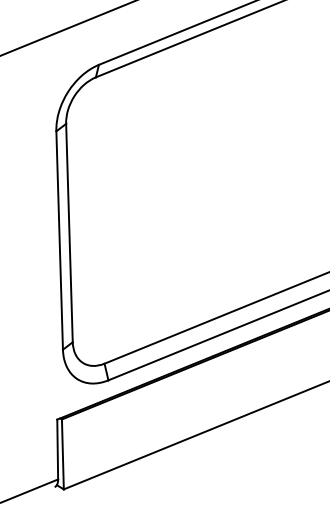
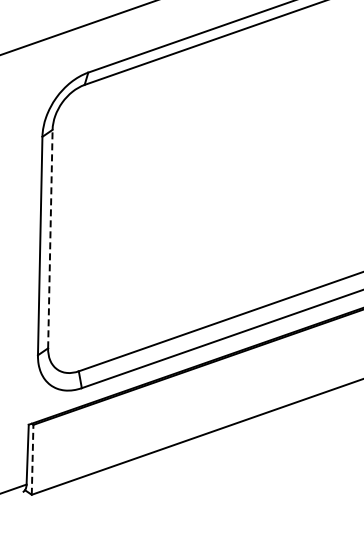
line: (69, 232) -> (50, 238), solid -> dashed
line: (62, 454) -> (32, 459), solid -> dashed

